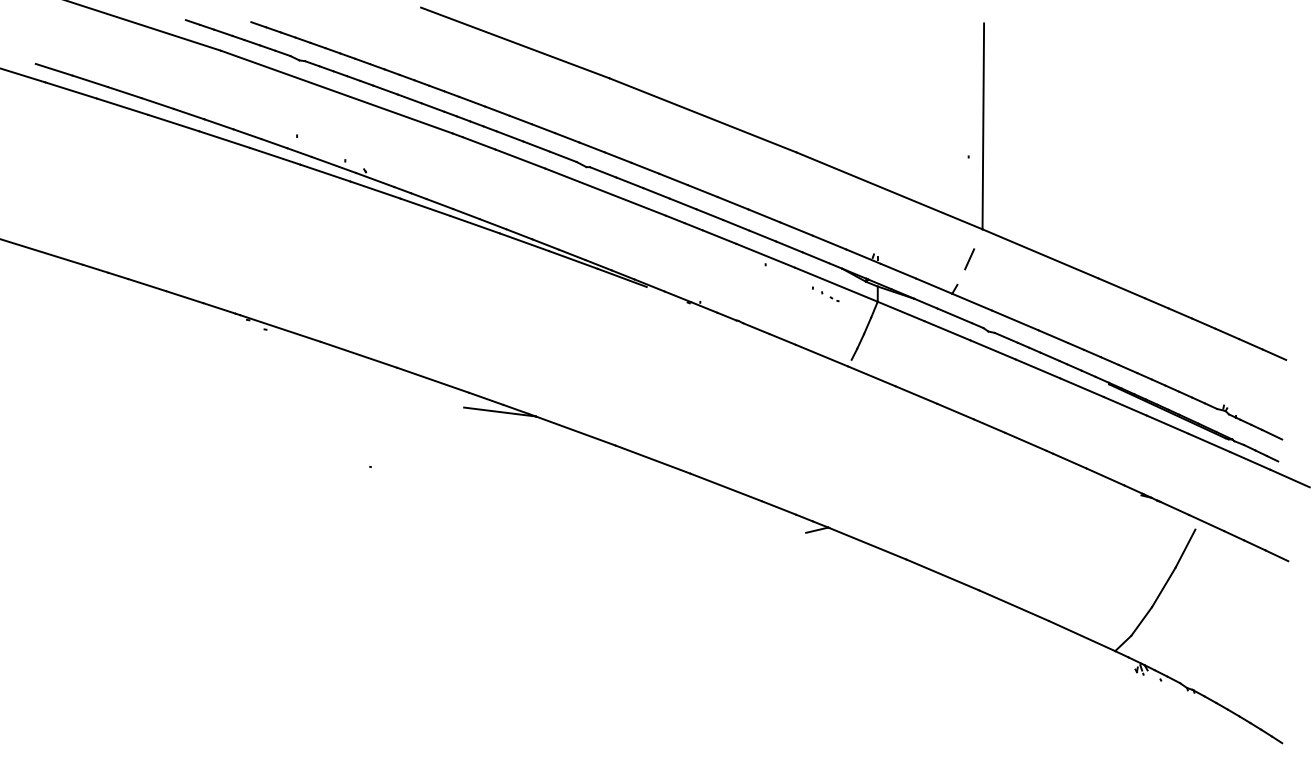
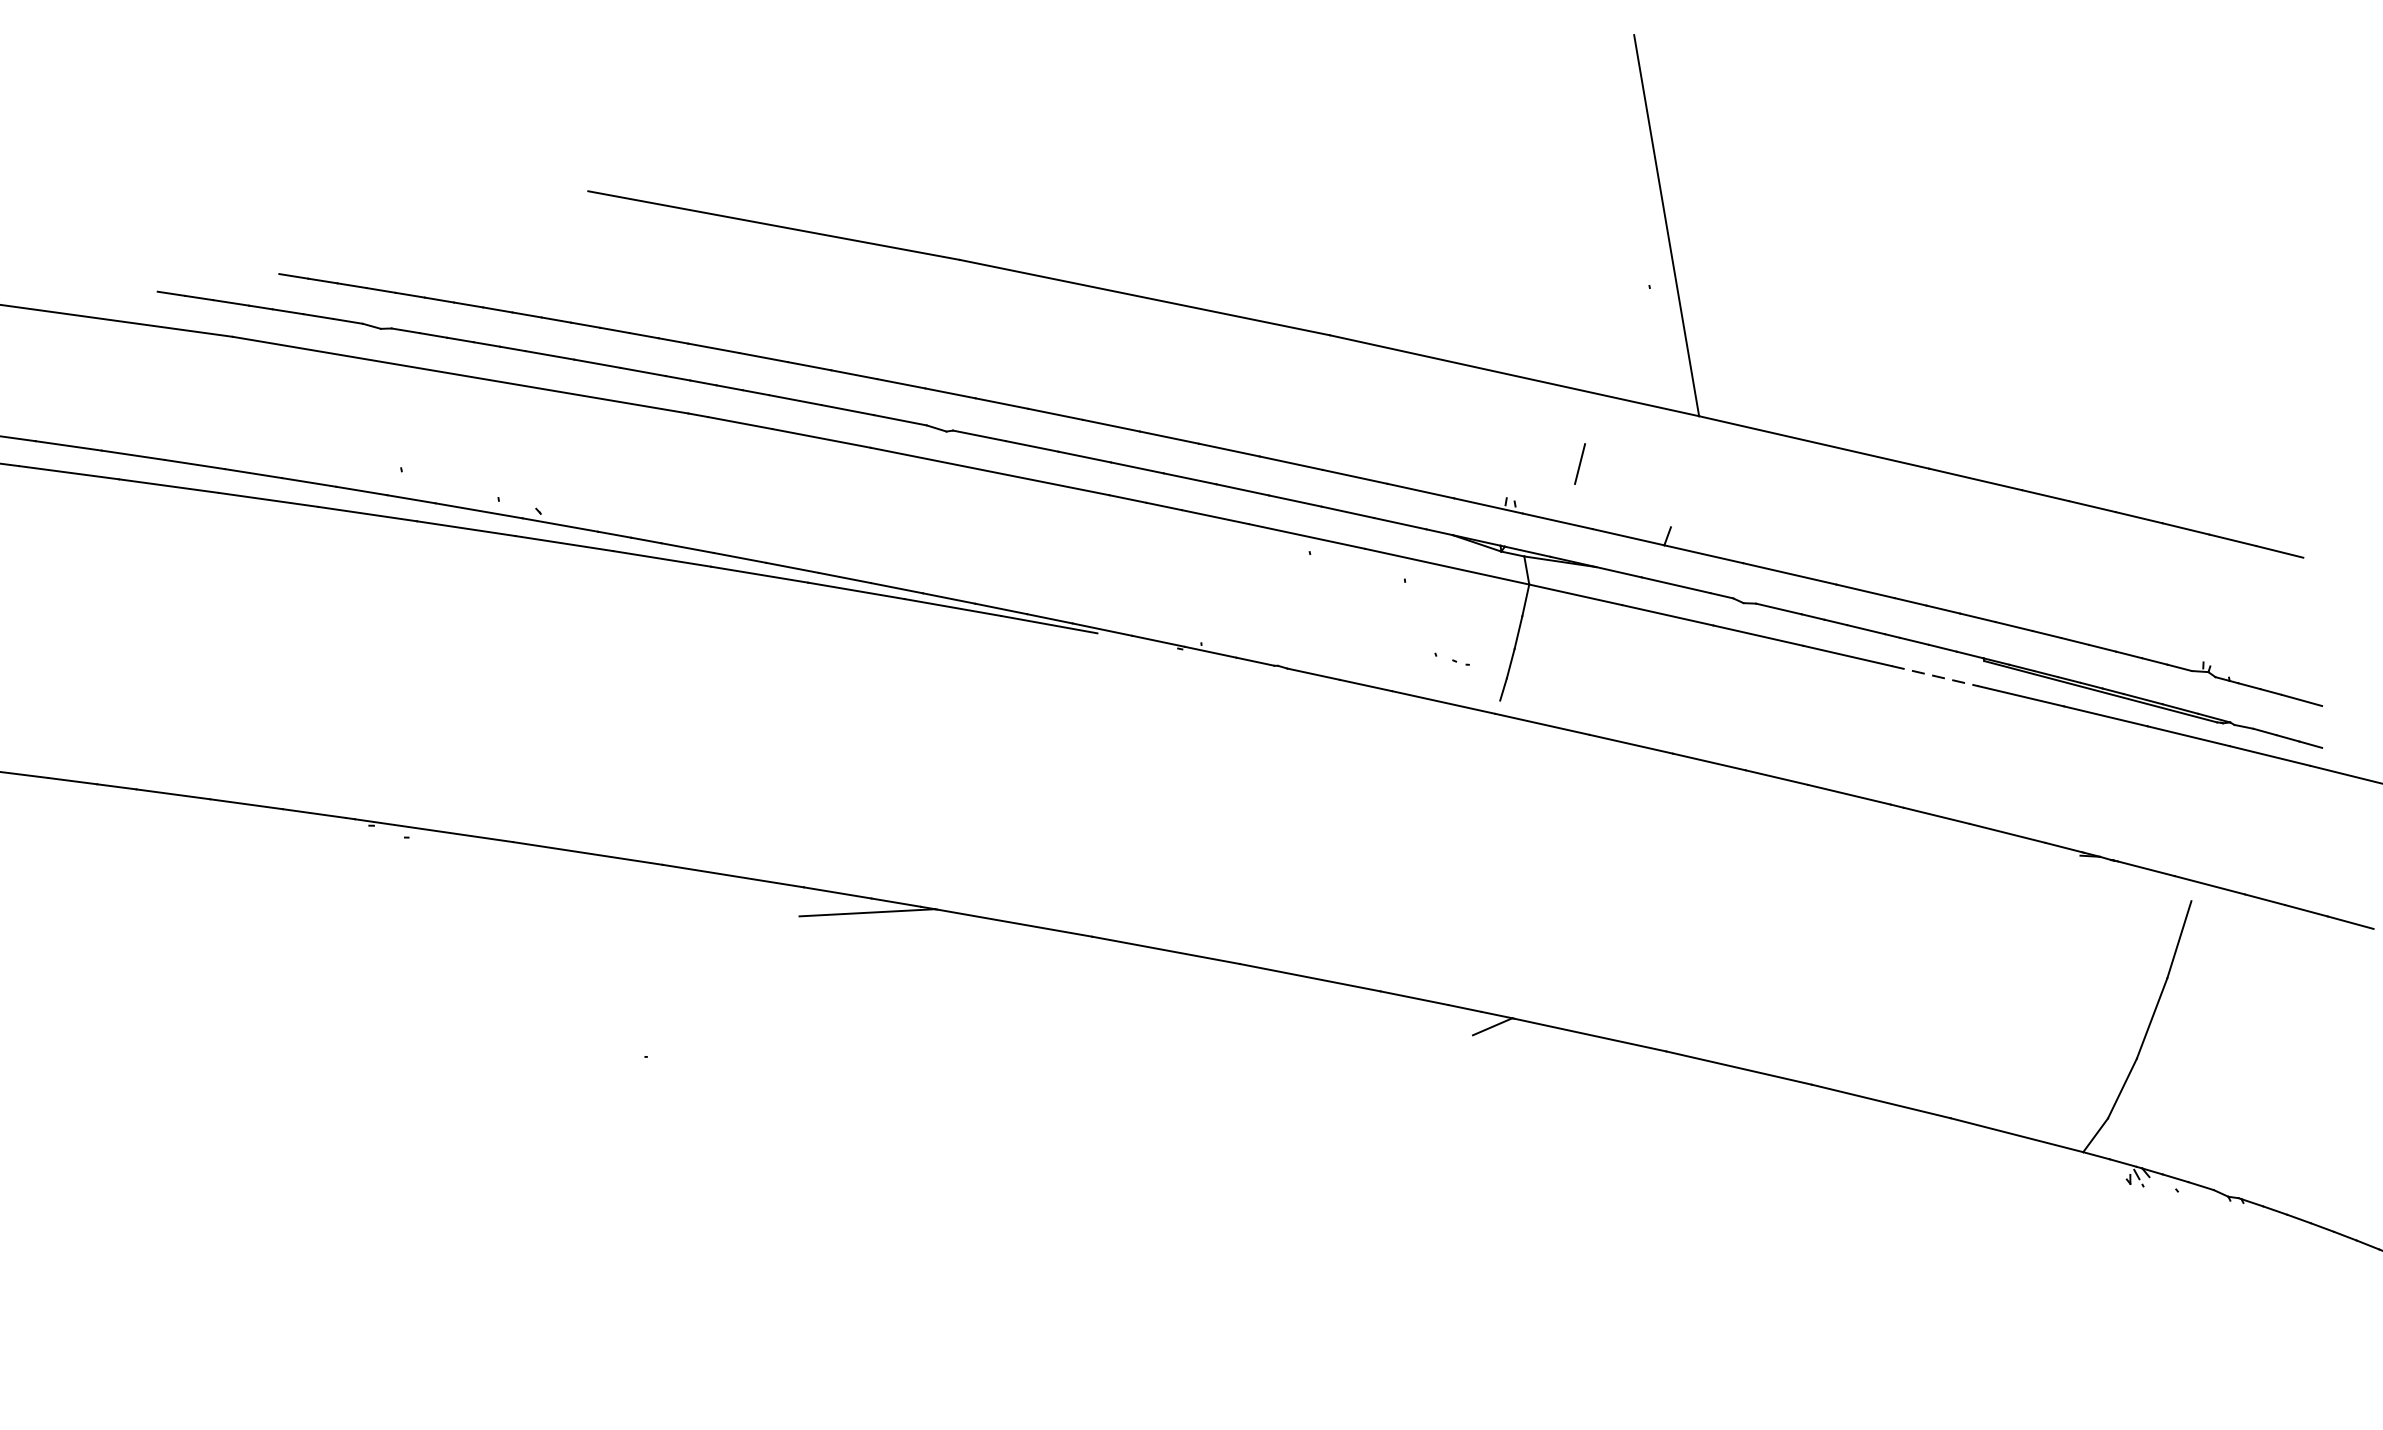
line: (969, 259) -> (1579, 464), moved
part: (830, 296) -> (1452, 658), moved
line: (1082, 387) -> (1935, 675), solid -> dashed

